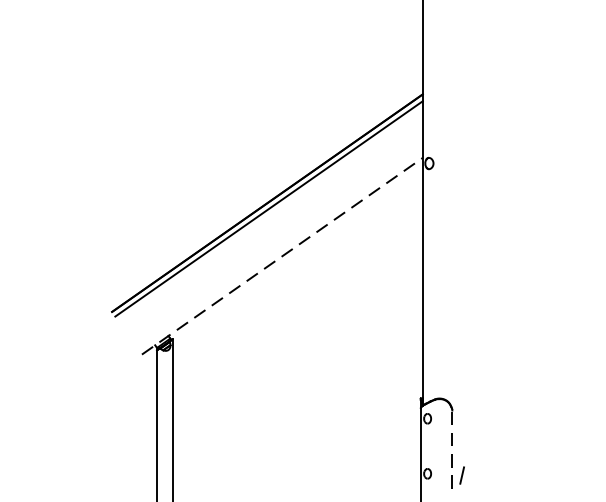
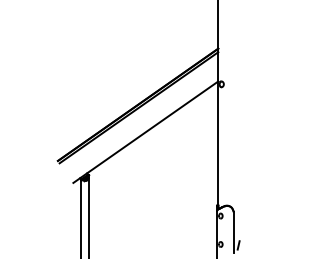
line: (283, 254) -> (146, 131), dashed -> solid
line: (452, 452) -> (233, 233), dashed -> solid

